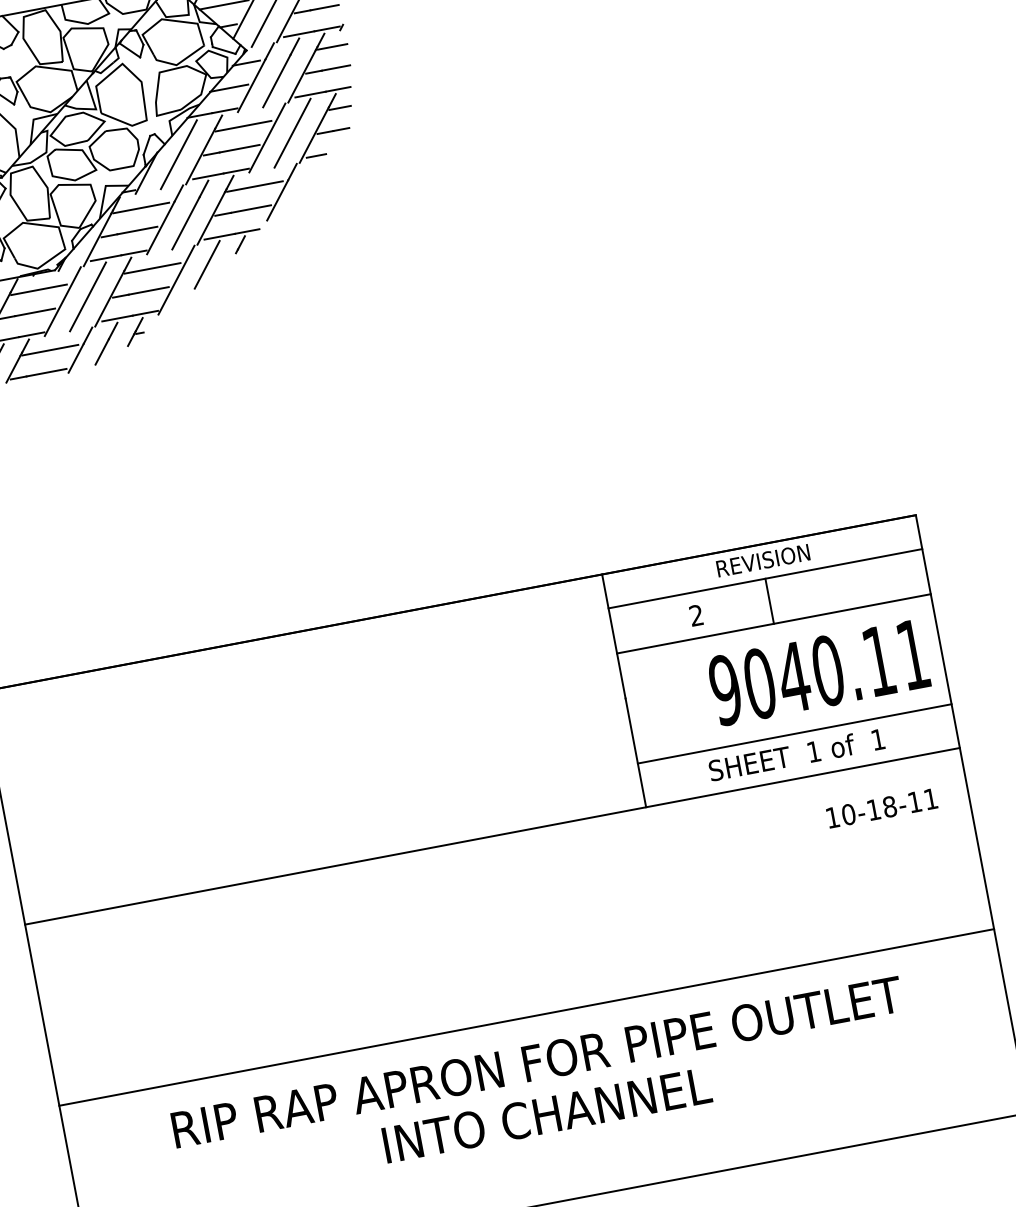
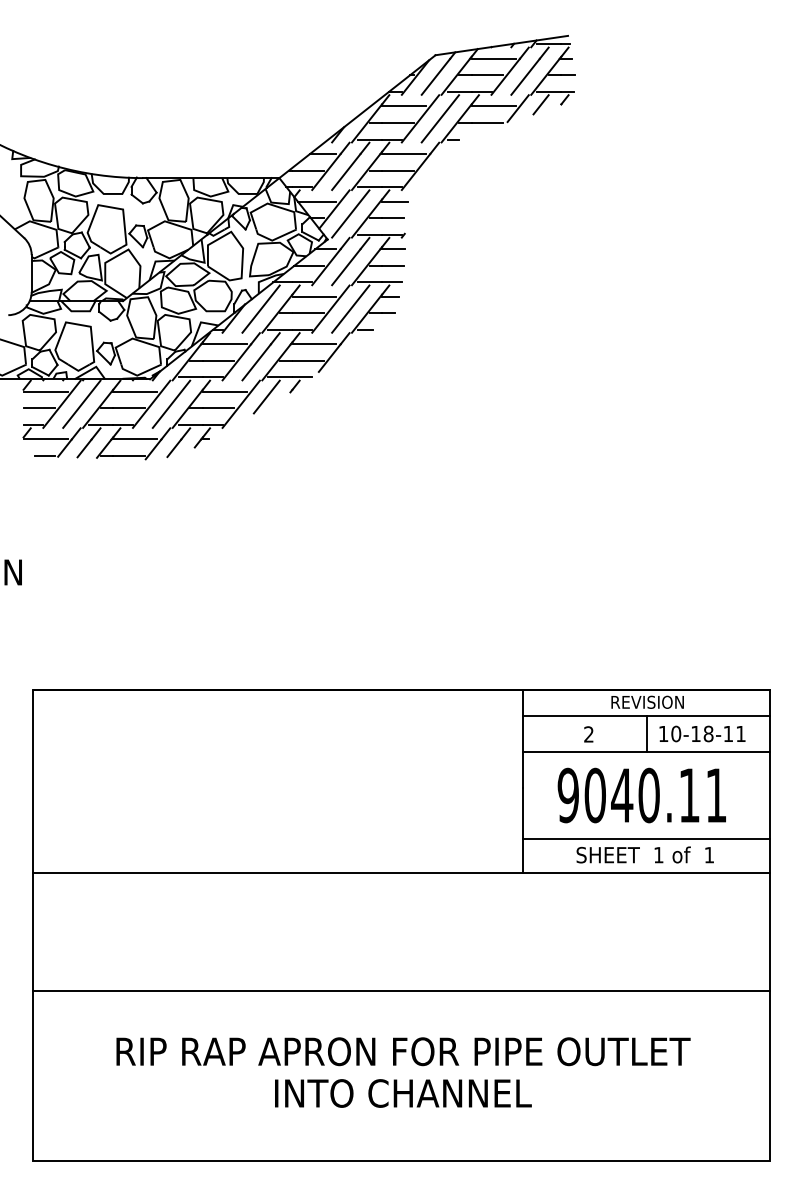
text: (818, 672) -> (641, 795), moved
text: (881, 807) -> (702, 733), moved
line: (526, 1018) -> (401, 991), moved

